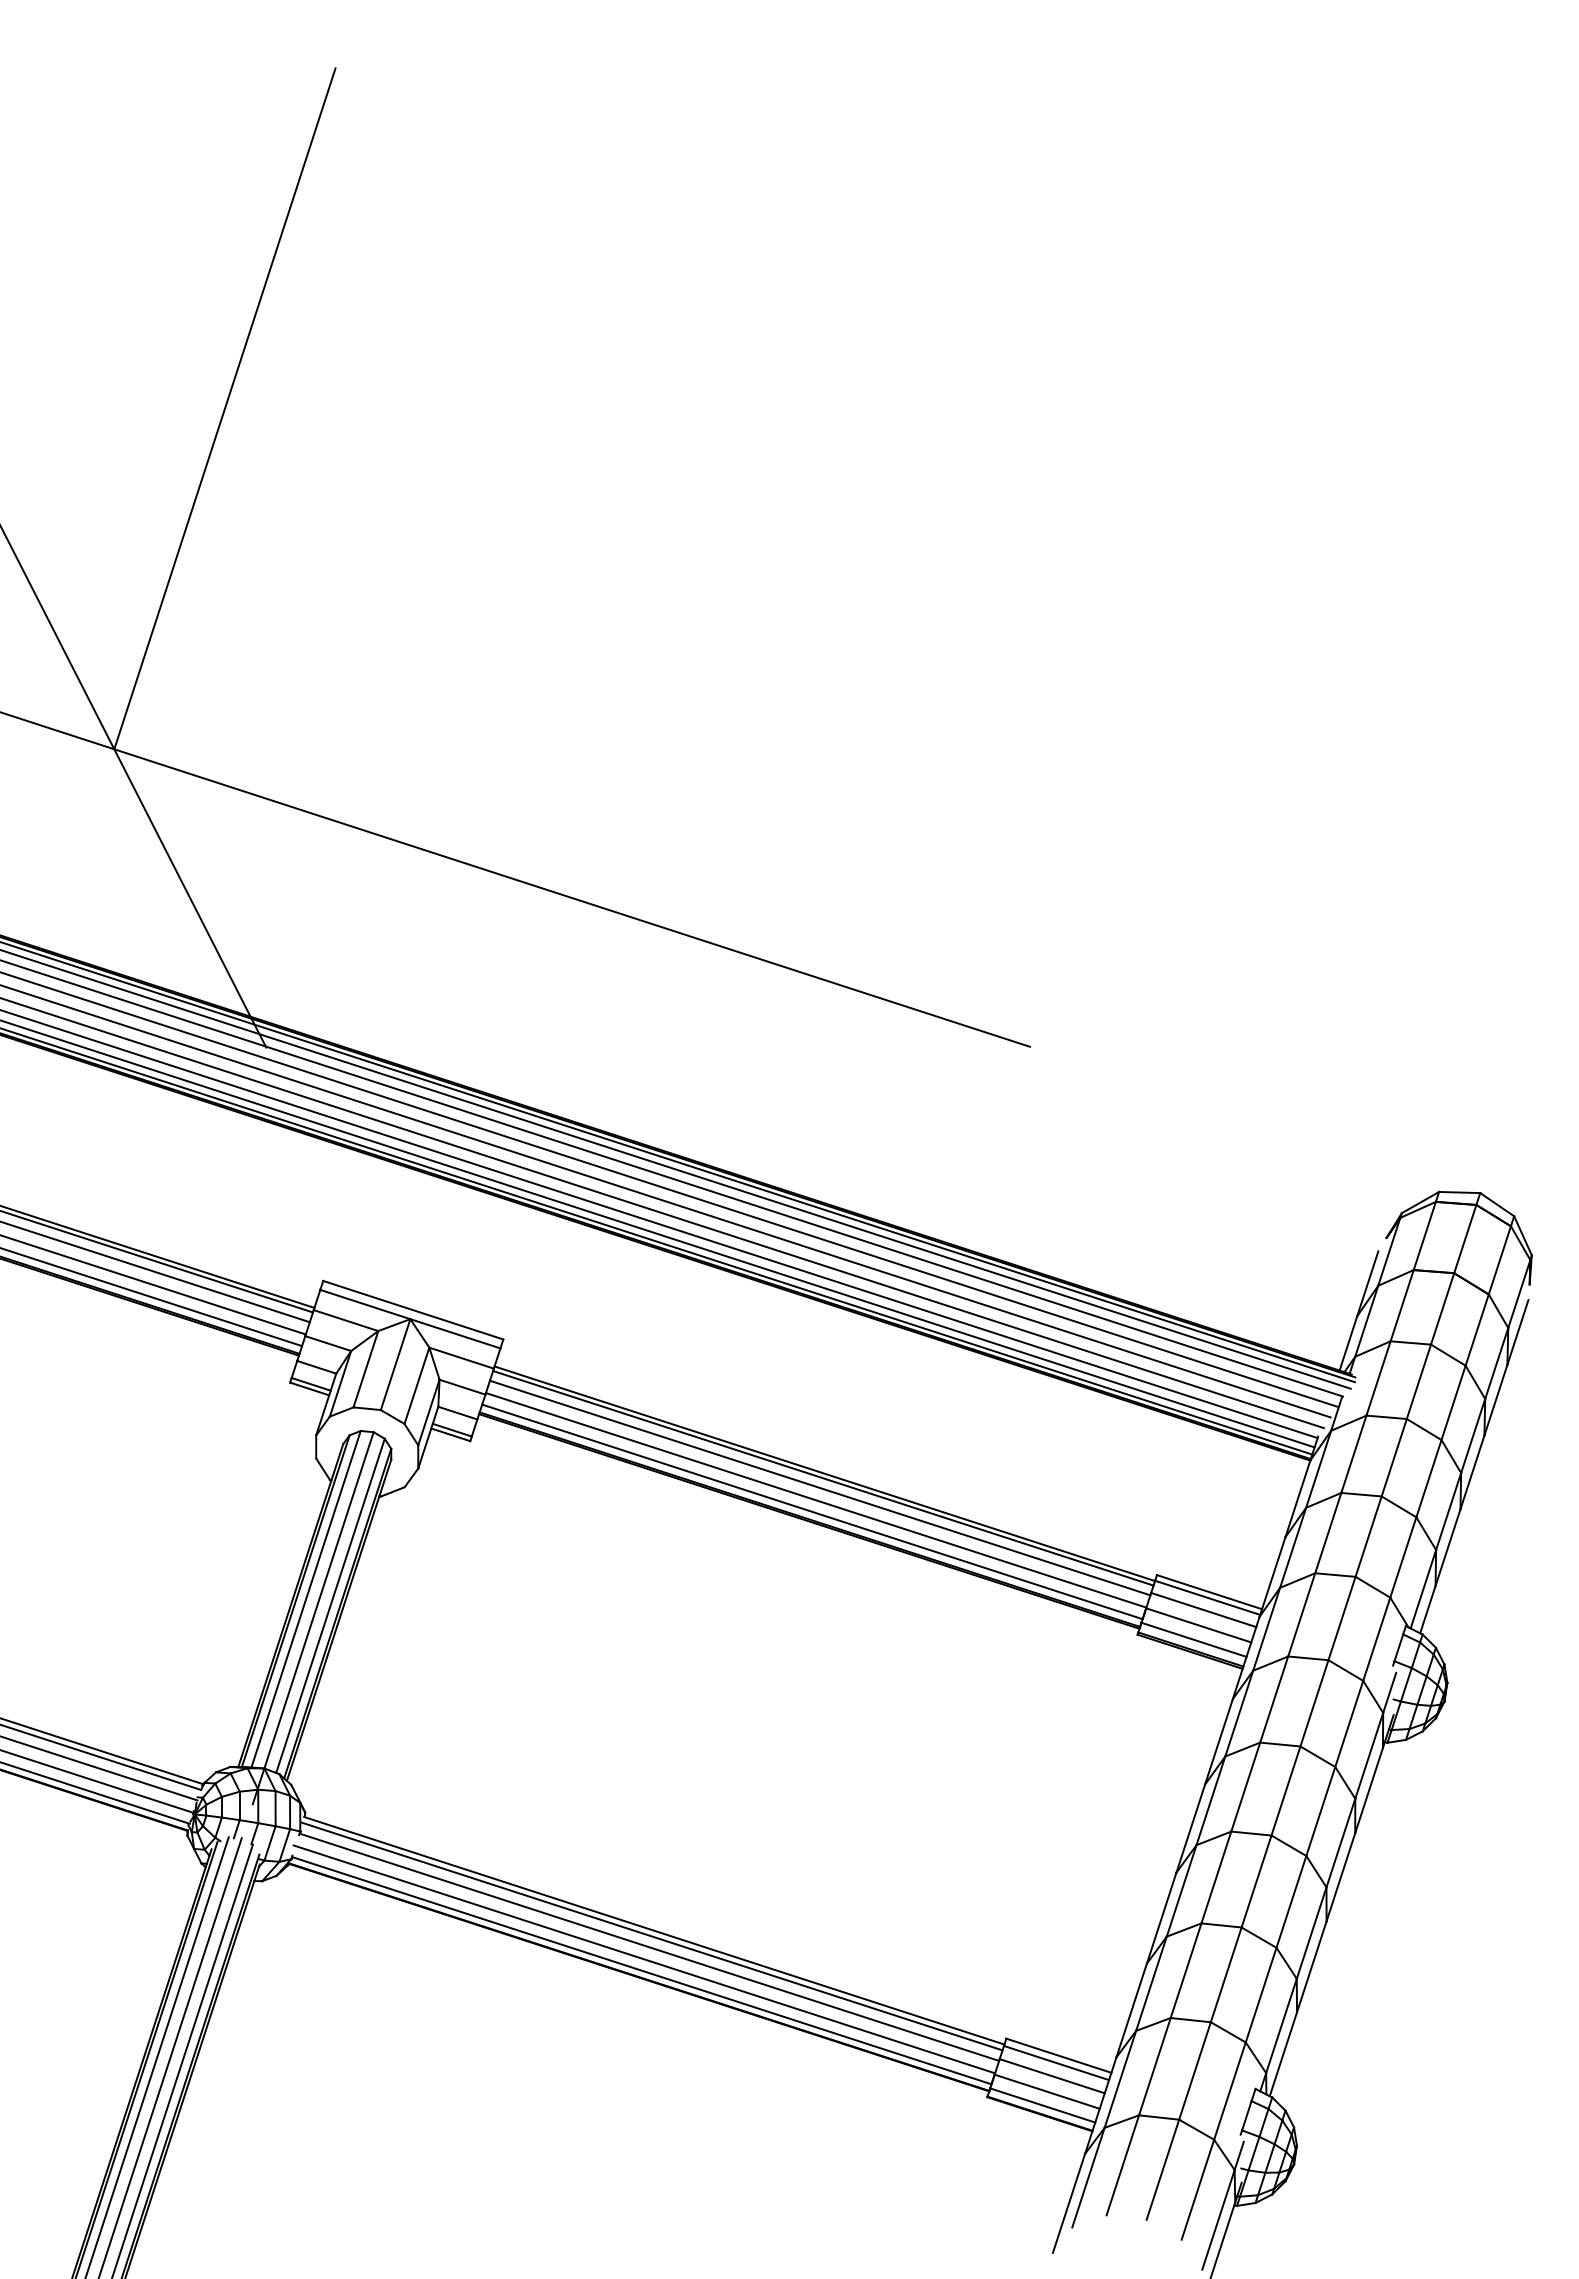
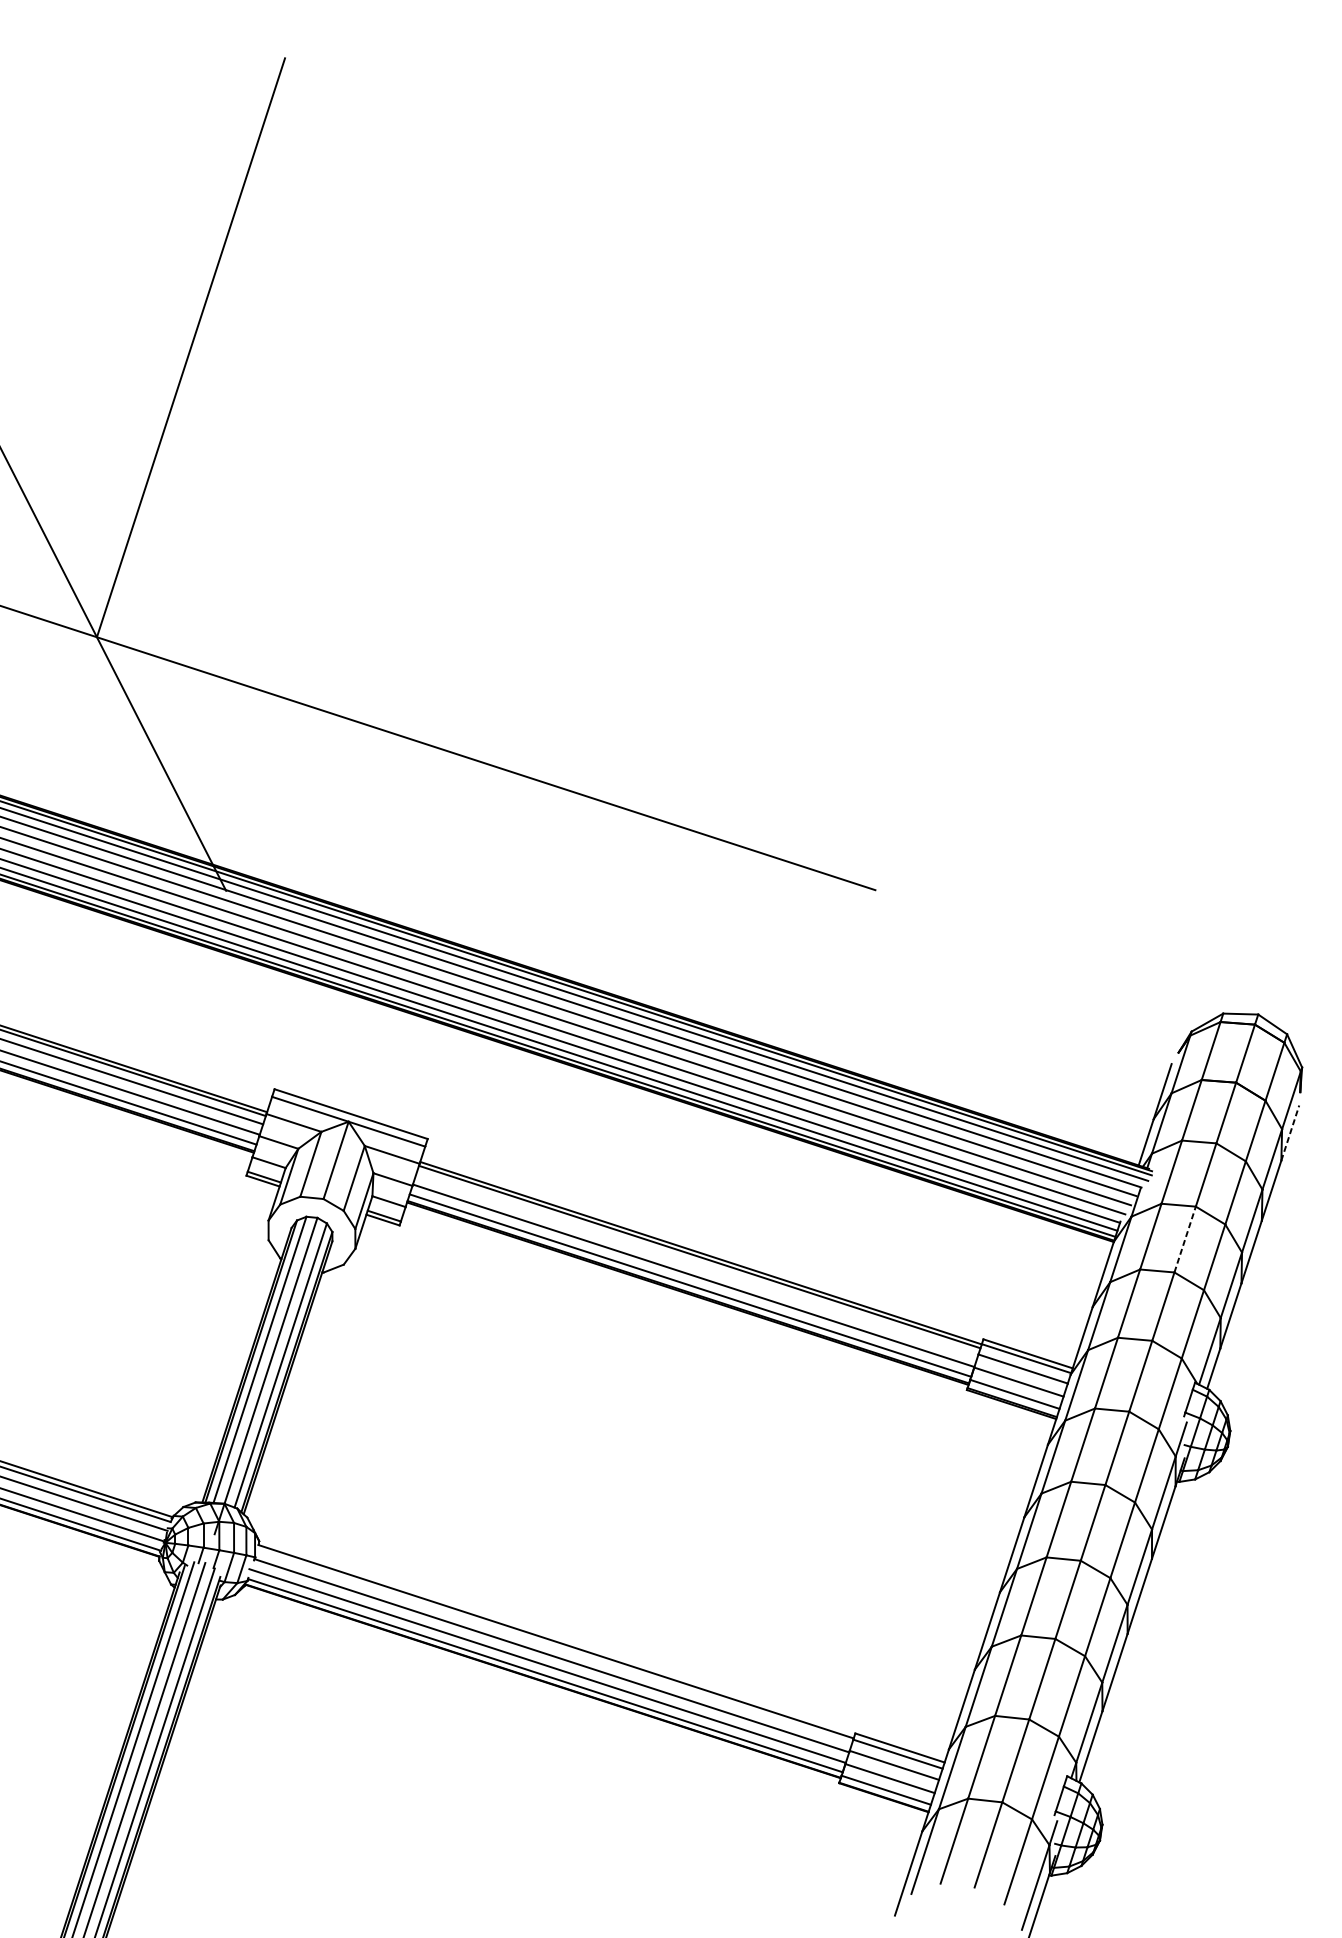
line: (1518, 1332) -> (1290, 1133), solid -> dashed
line: (1394, 1457) -> (1185, 1239), solid -> dashed
line: (819, 1487) -> (696, 1264), removed
line: (651, 1936) -> (553, 1646), removed

